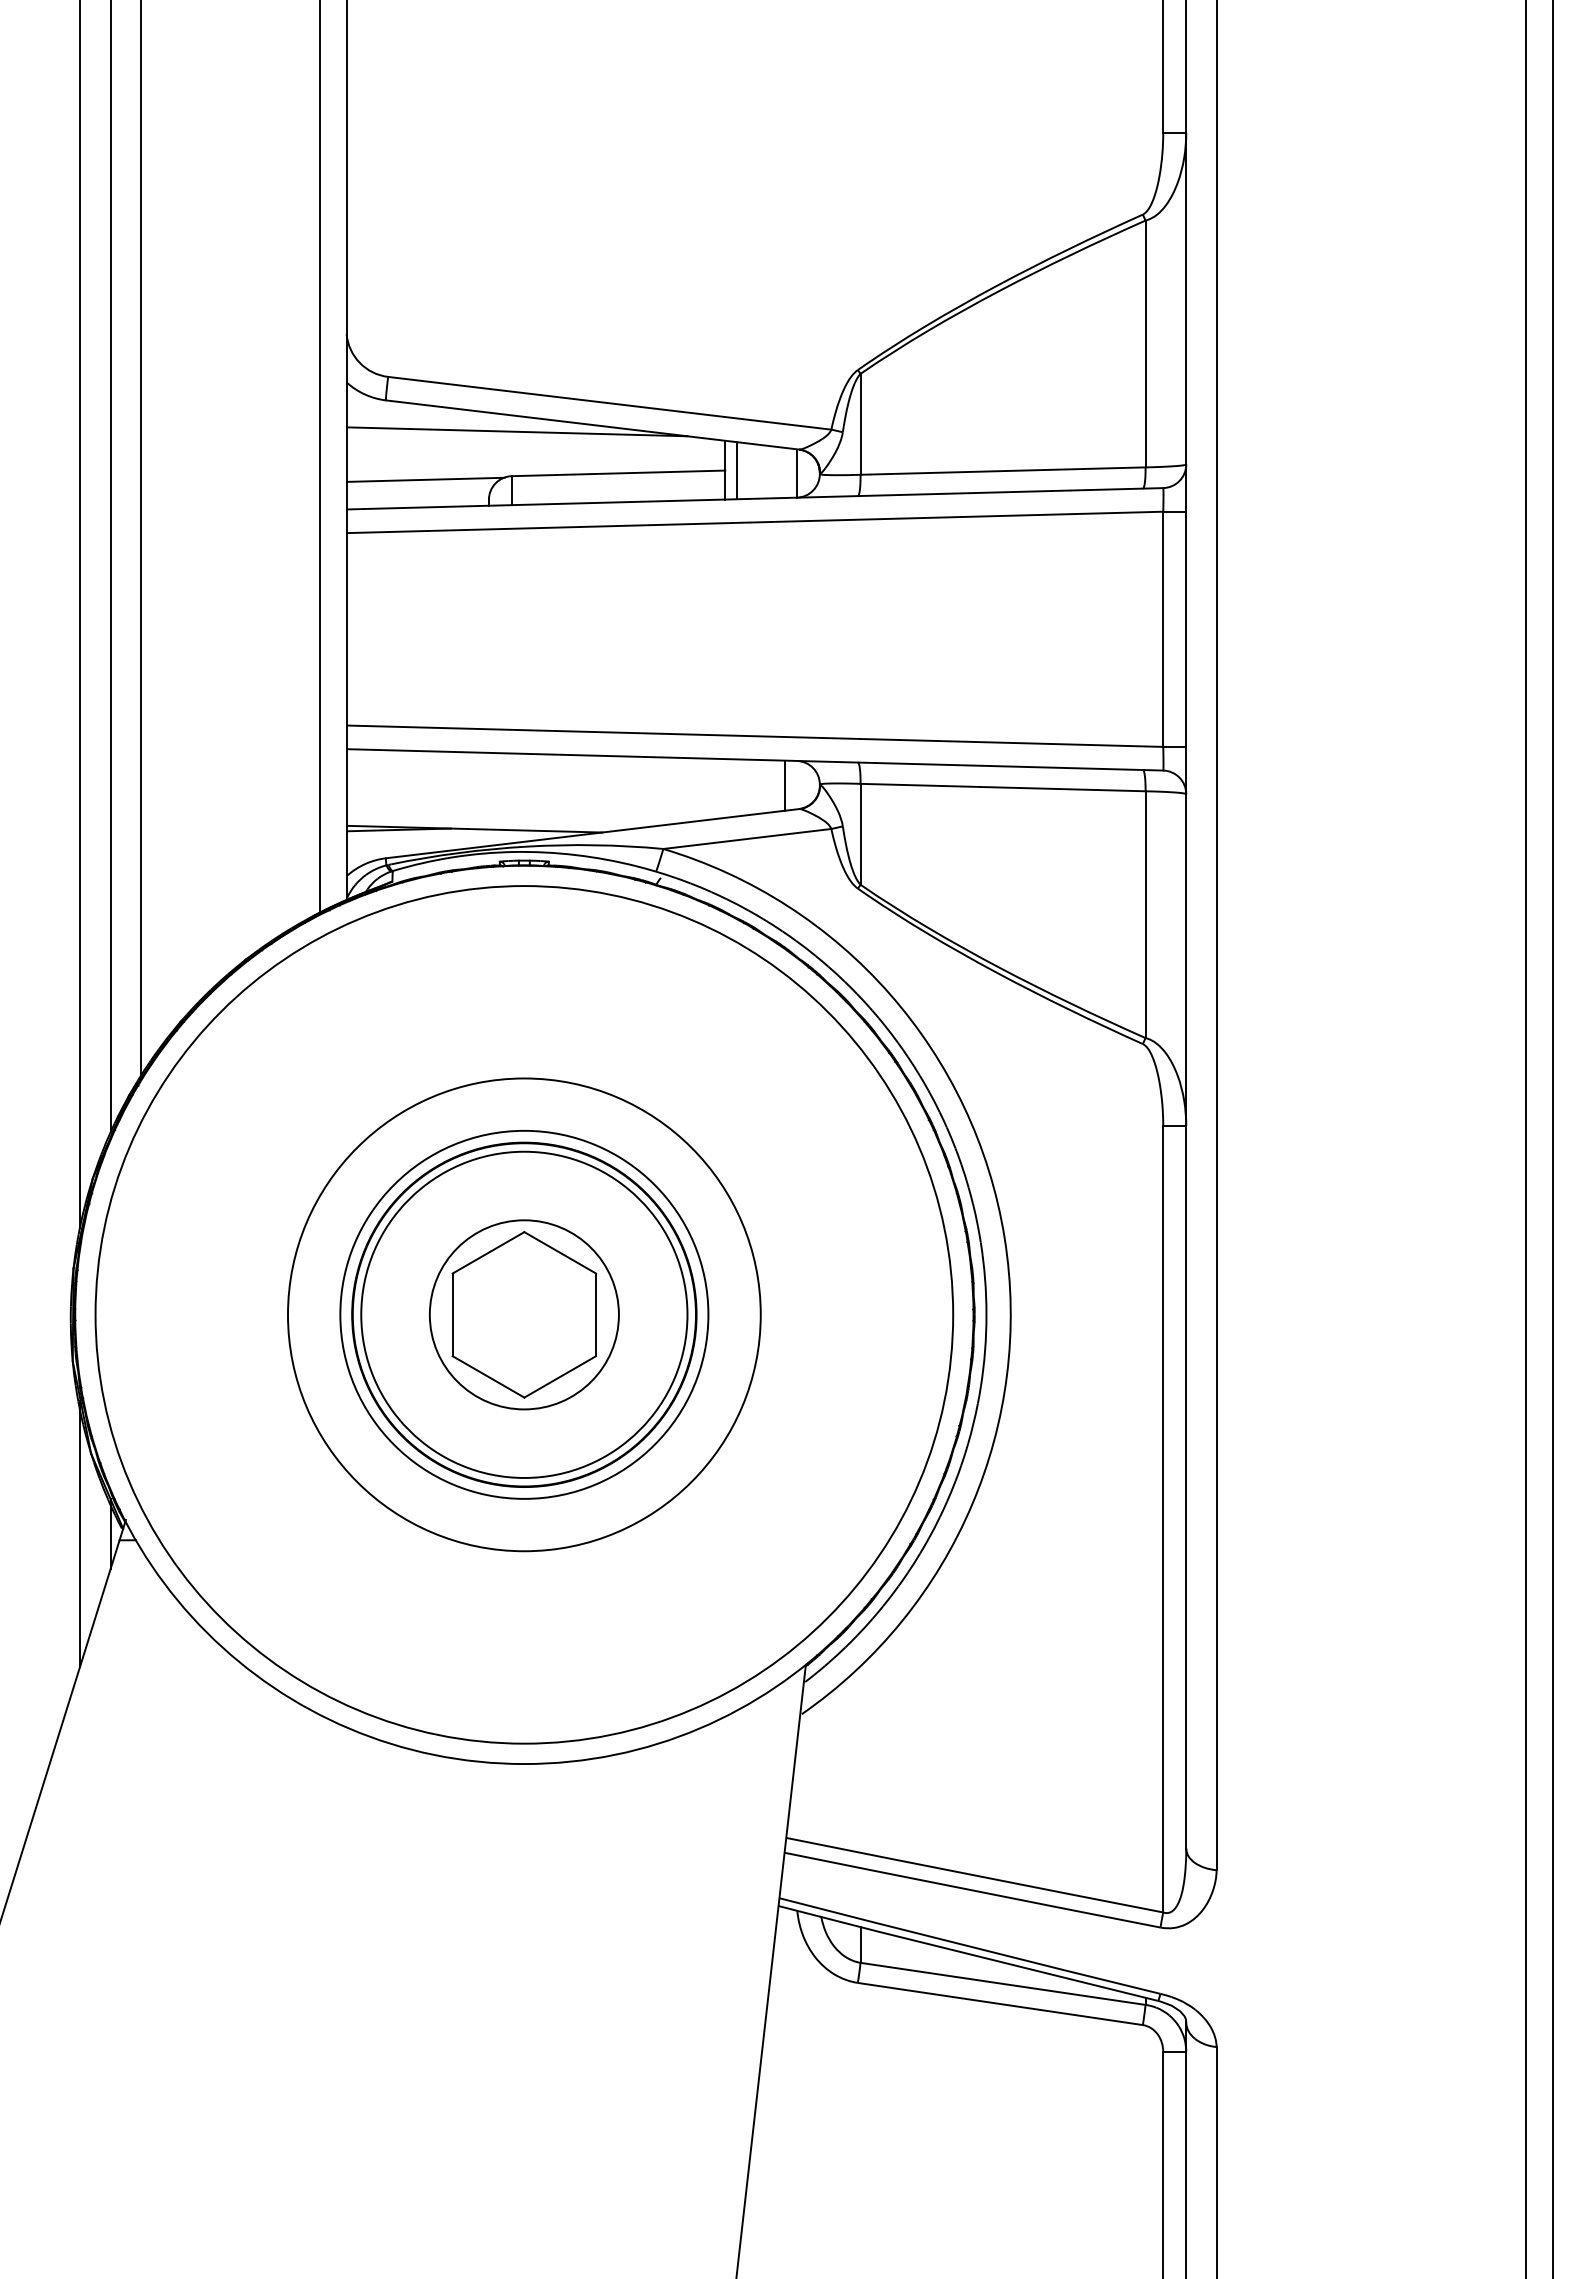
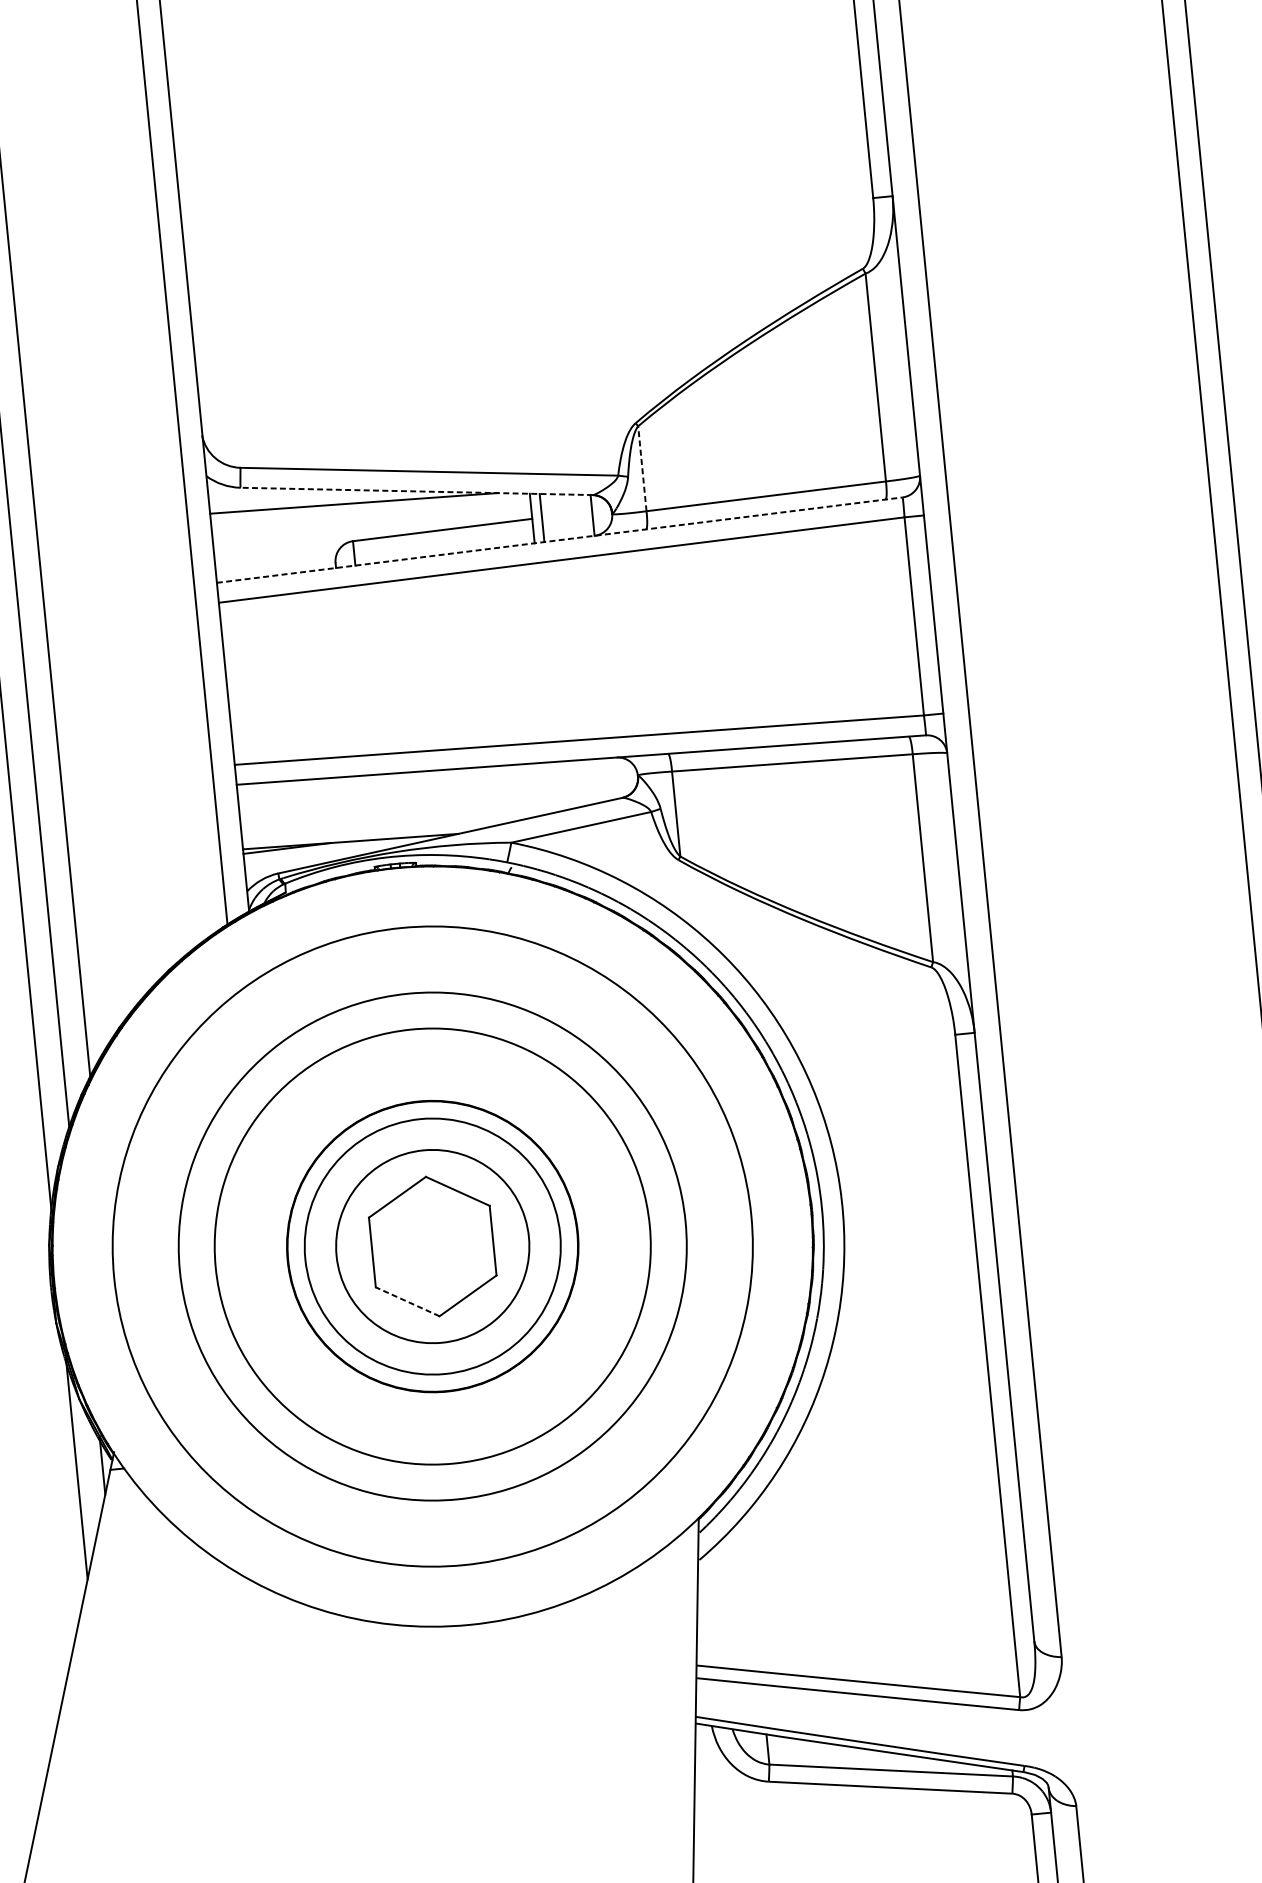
line: (860, 423) -> (642, 468), solid -> dashed
line: (592, 424) -> (416, 491), solid -> dashed
line: (425, 479) -> (280, 551), removed
line: (755, 498) -> (560, 539), solid -> dashed
line: (785, 785) -> (608, 779), removed
circle: (523, 1314) -> (431, 1246), size x1.6
circle: (523, 1314) -> (431, 1246), size x1.6
circle: (524, 1314) -> (432, 1246), size x0.7
circle: (524, 1314) -> (432, 1246), size x0.7
circle: (524, 1314) -> (432, 1246), size x1.4
line: (488, 1376) -> (407, 1301), solid -> dashed

